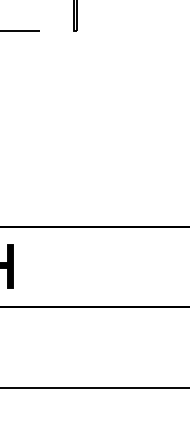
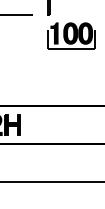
part: (122, 74) -> (71, 35), added

